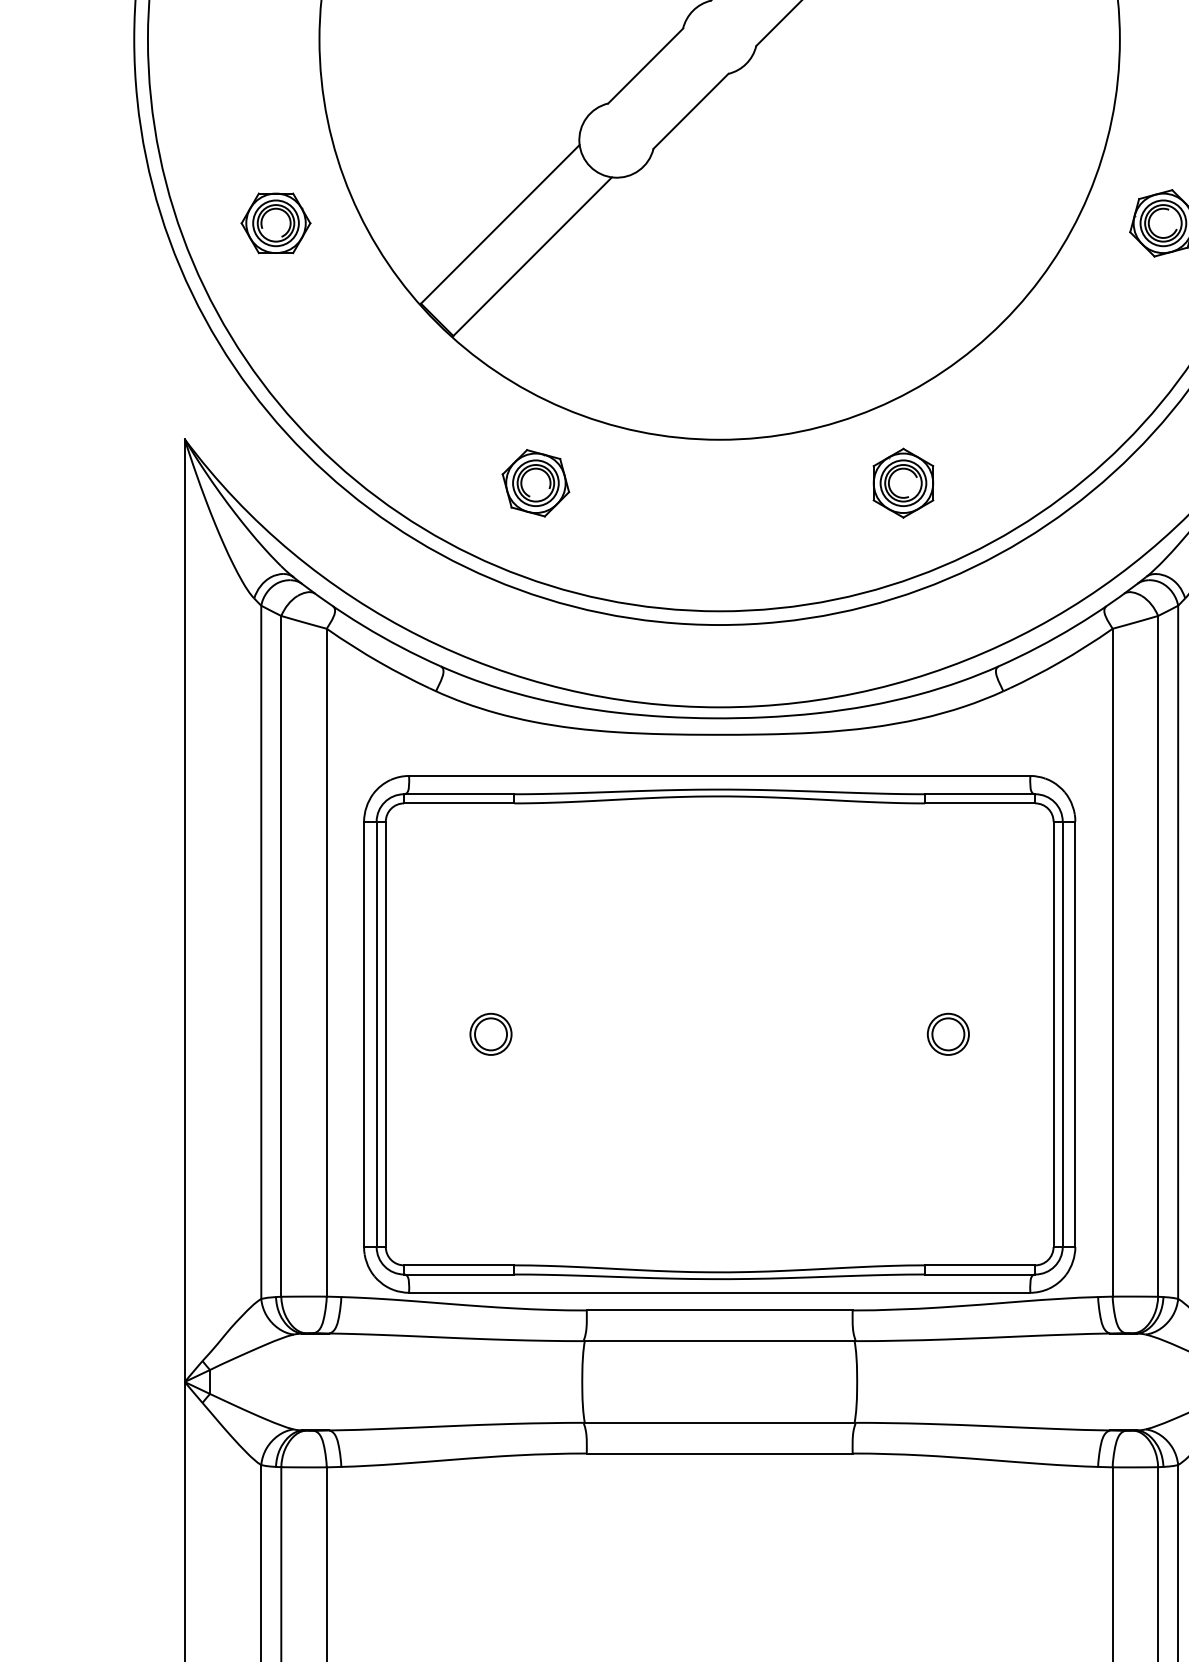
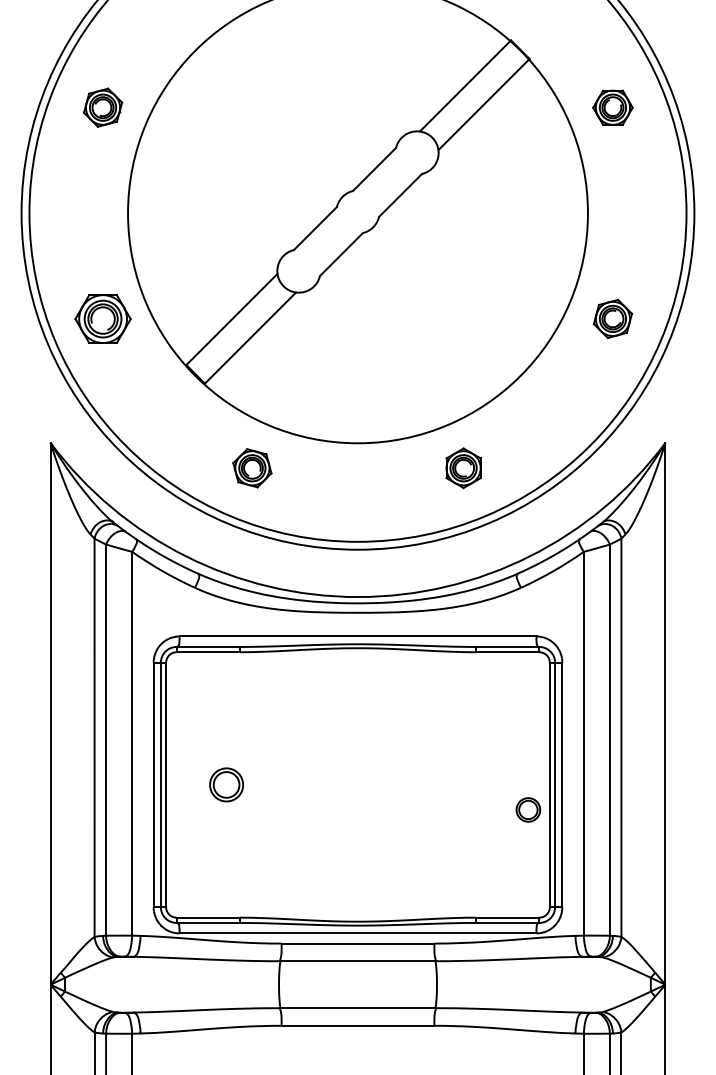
part: (275, 222) -> (102, 318), size x1.4
part: (490, 1033) -> (226, 784), size x1.4
part: (948, 1033) -> (528, 809), moved

